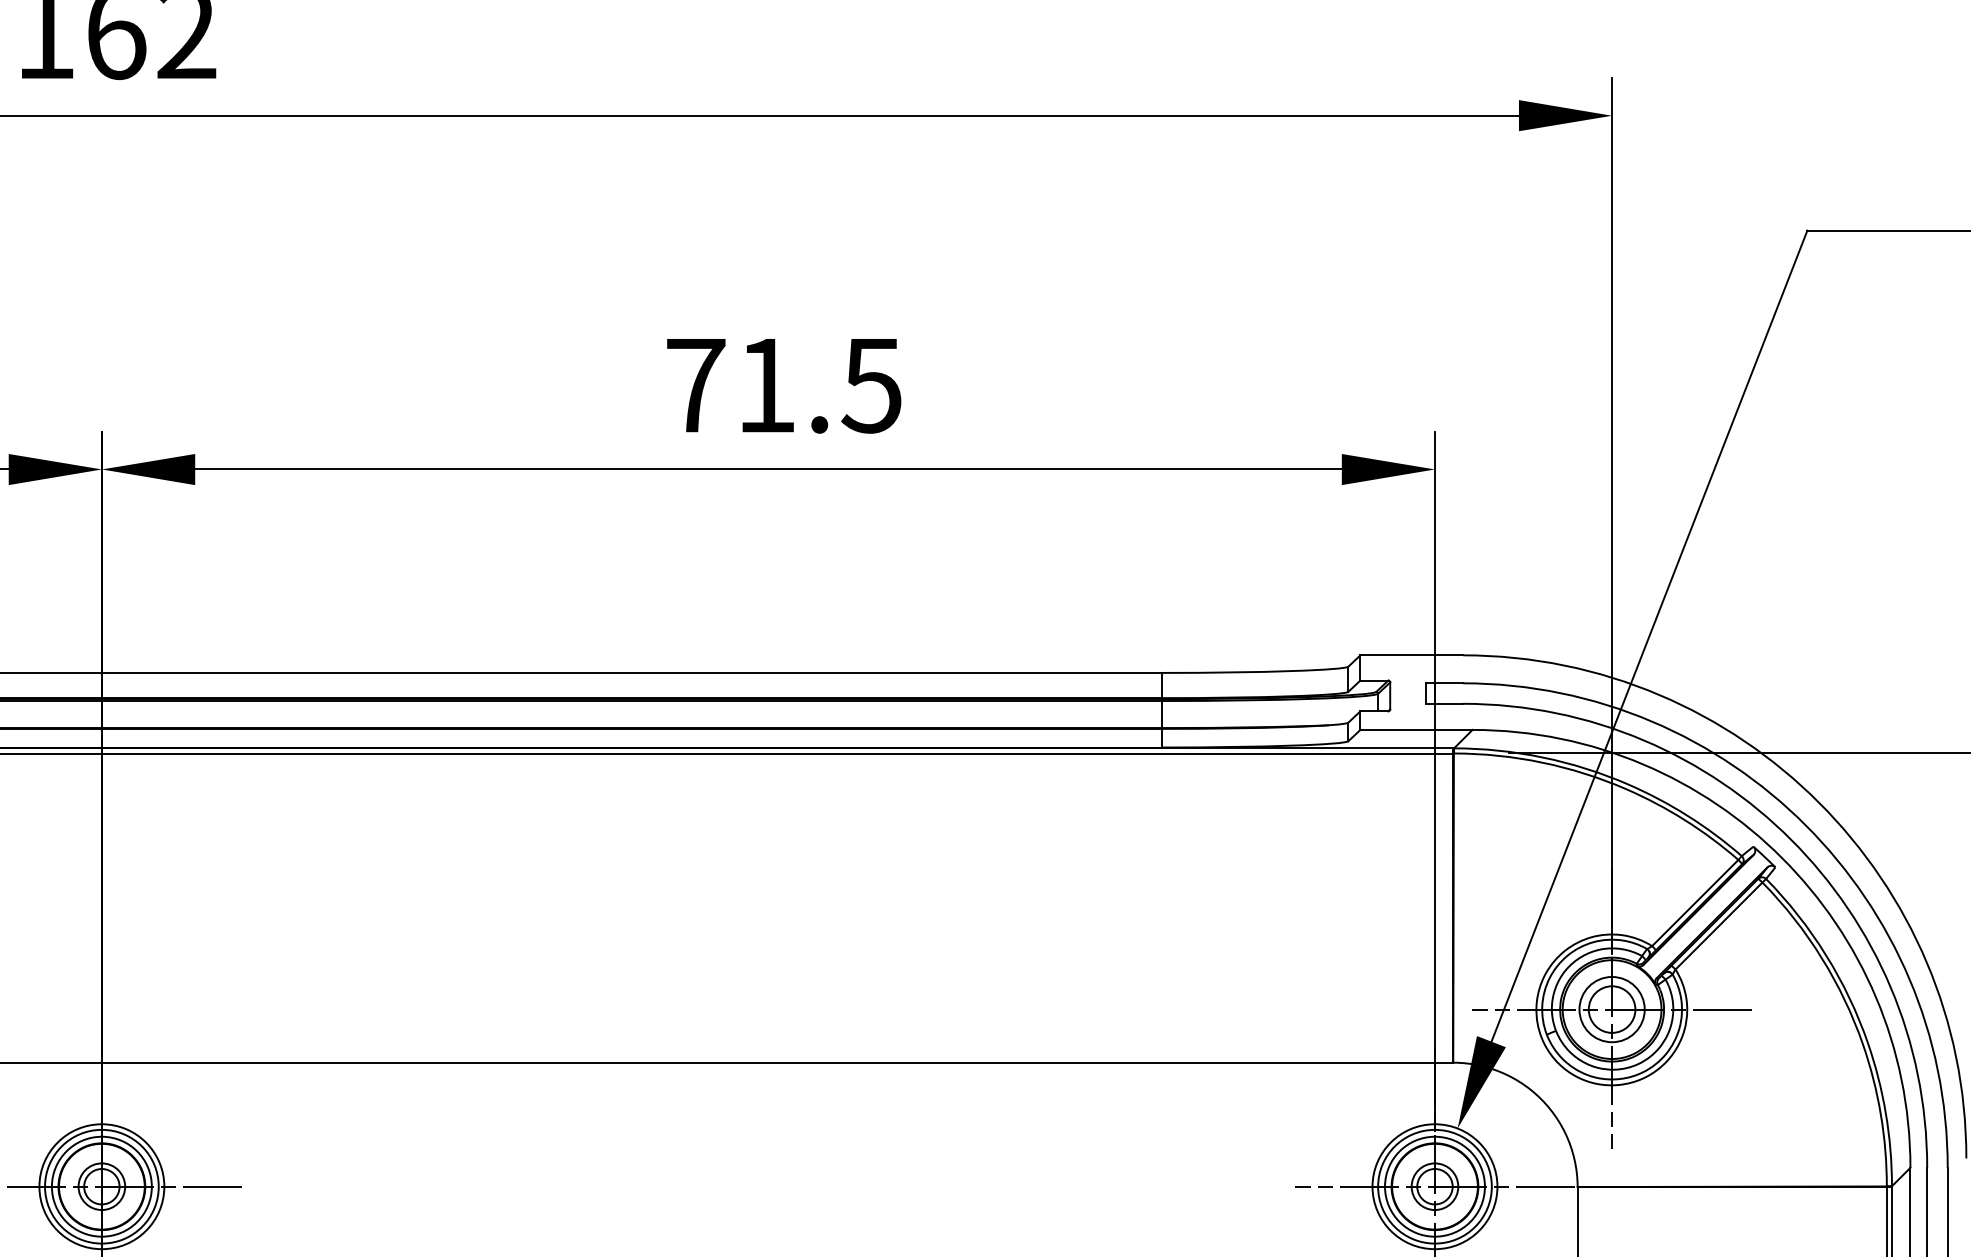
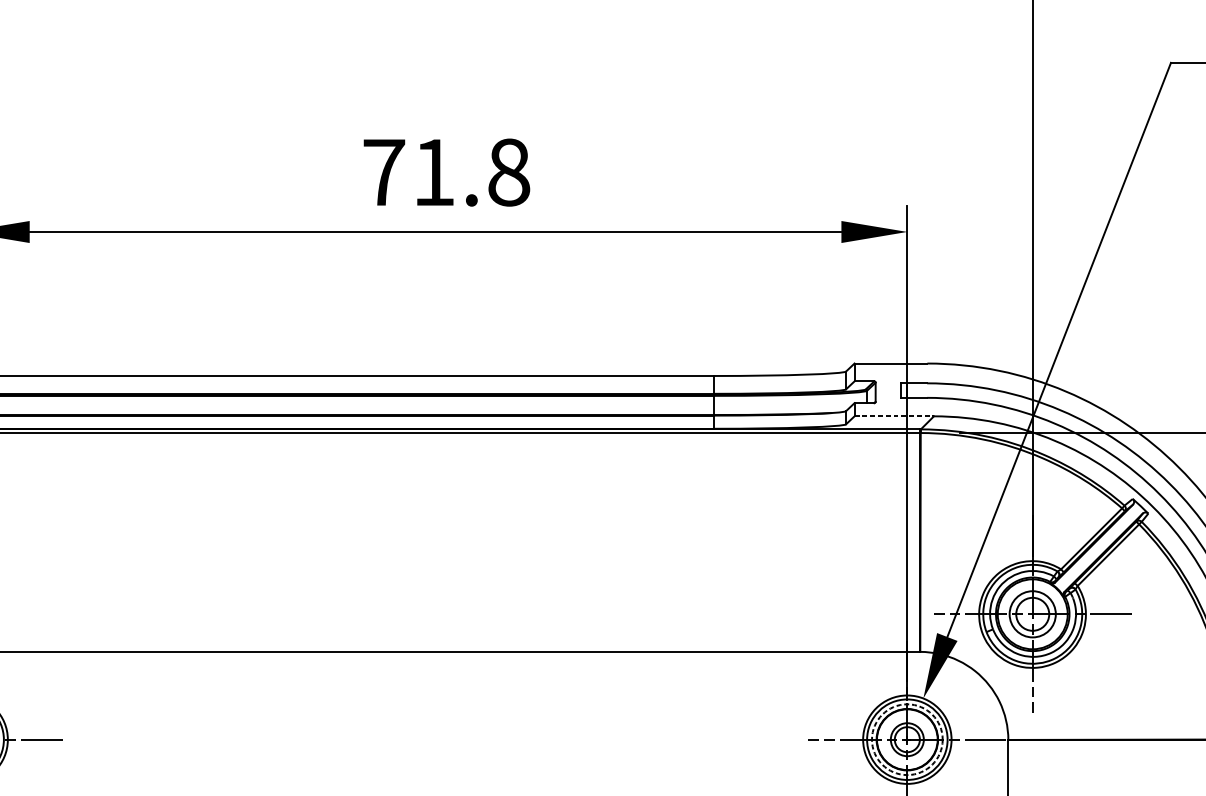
text: (871, 385) -> (508, 172), 71.5 -> 71.8
line: (1416, 729) -> (894, 416), solid -> dashed
circle: (1434, 1186) -> (907, 739), solid -> dashed

